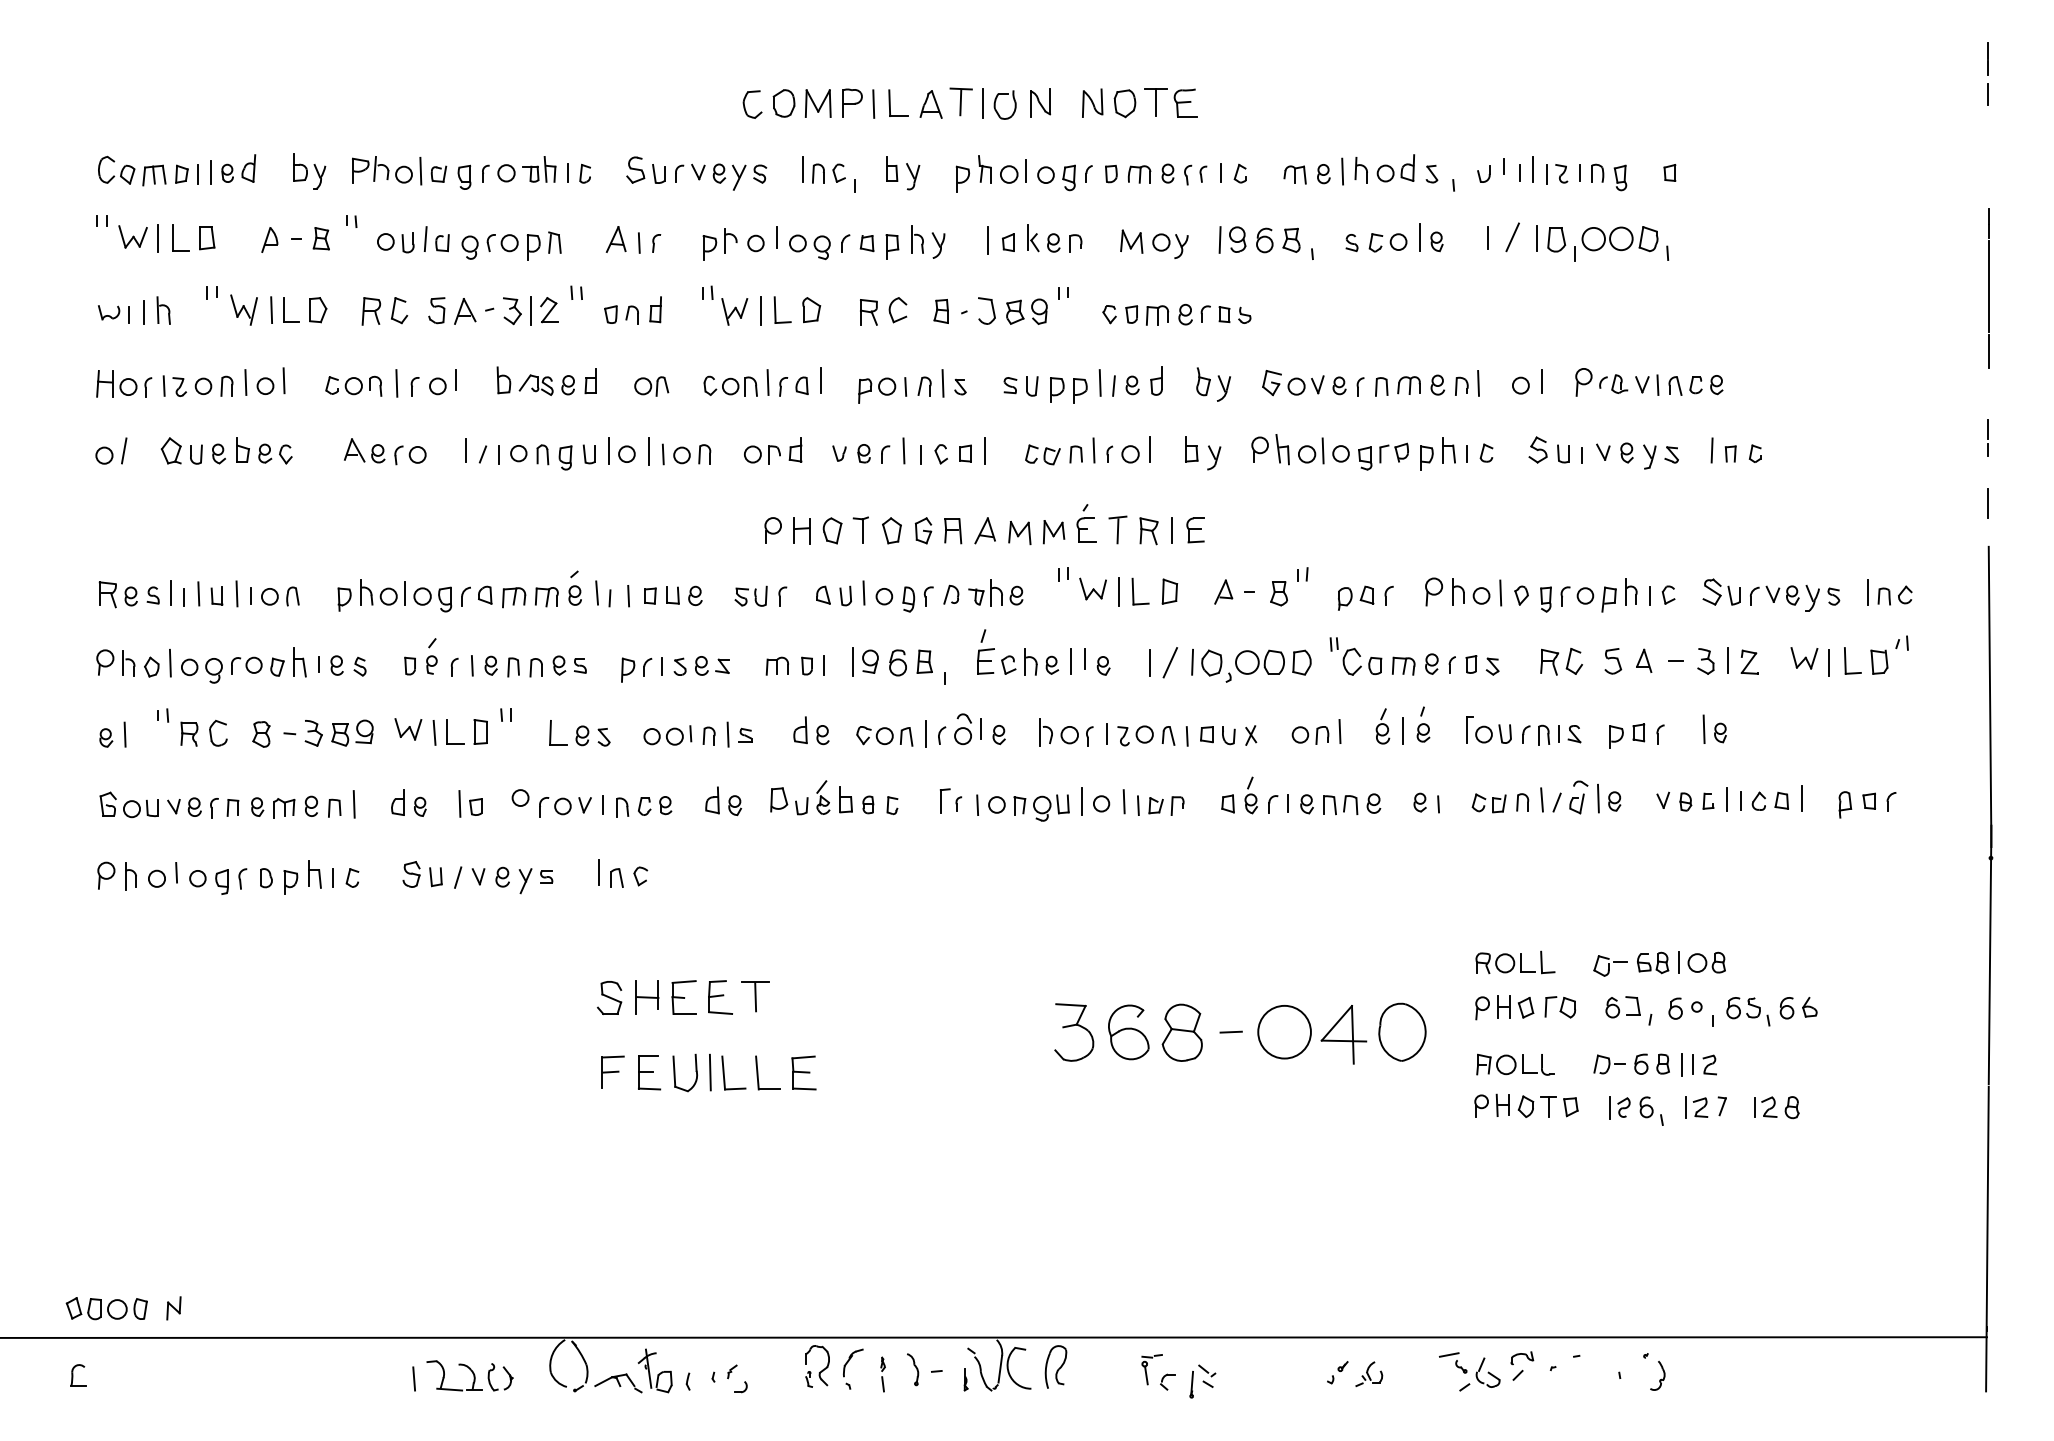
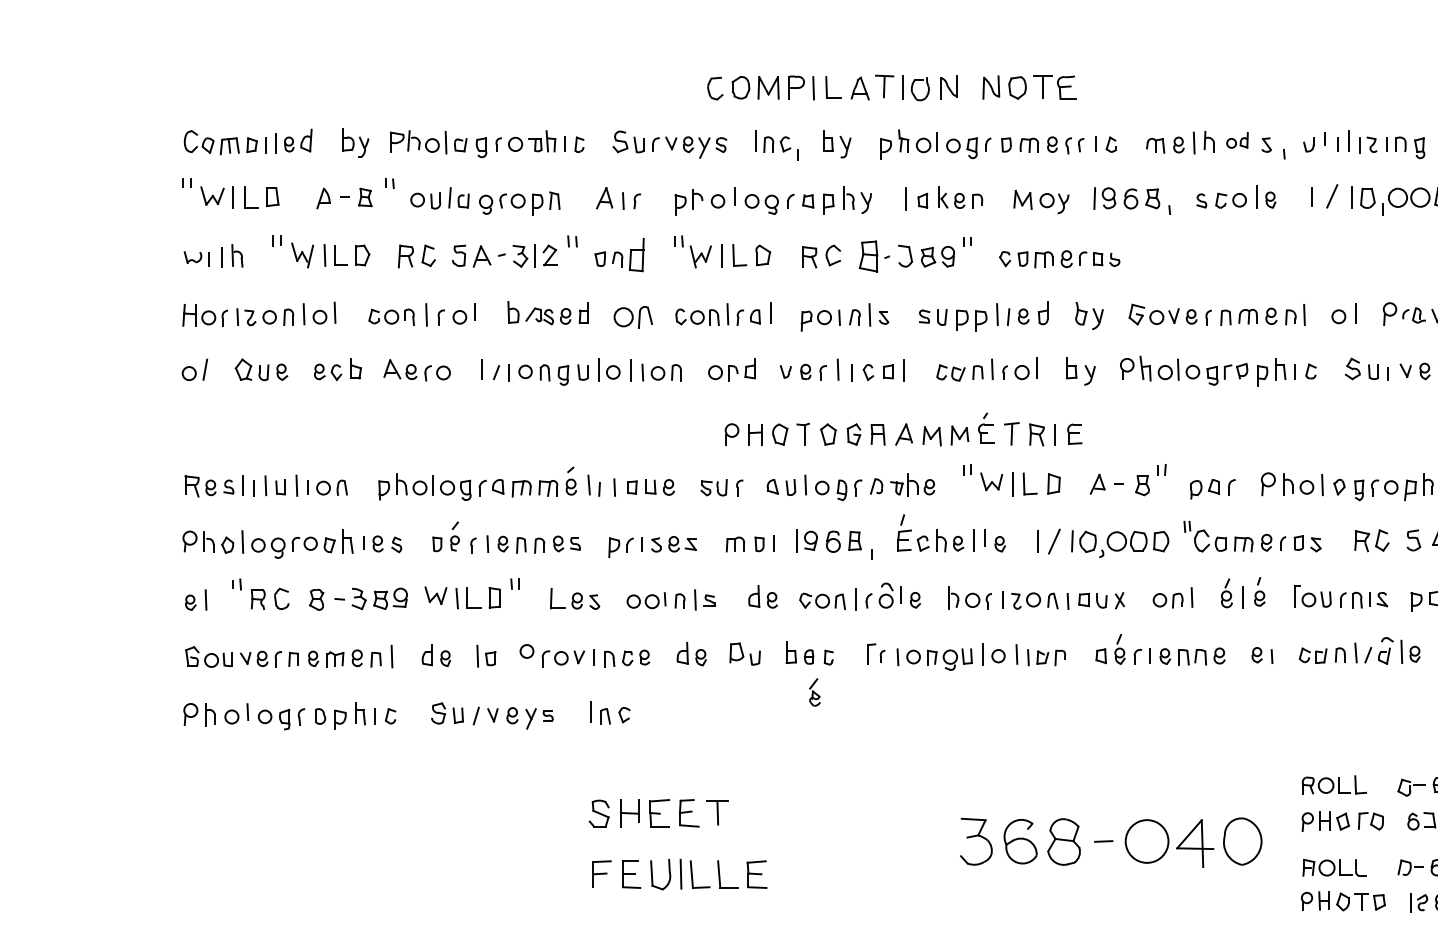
part: (1395, 168) -> (1237, 140), size x0.7
part: (655, 309) -> (636, 254), size x1.6
part: (940, 311) -> (867, 256), size x1.6
part: (651, 386) -> (633, 317), size x1.4
part: (242, 449) -> (355, 368), moved
part: (823, 797) -> (815, 692), moved

